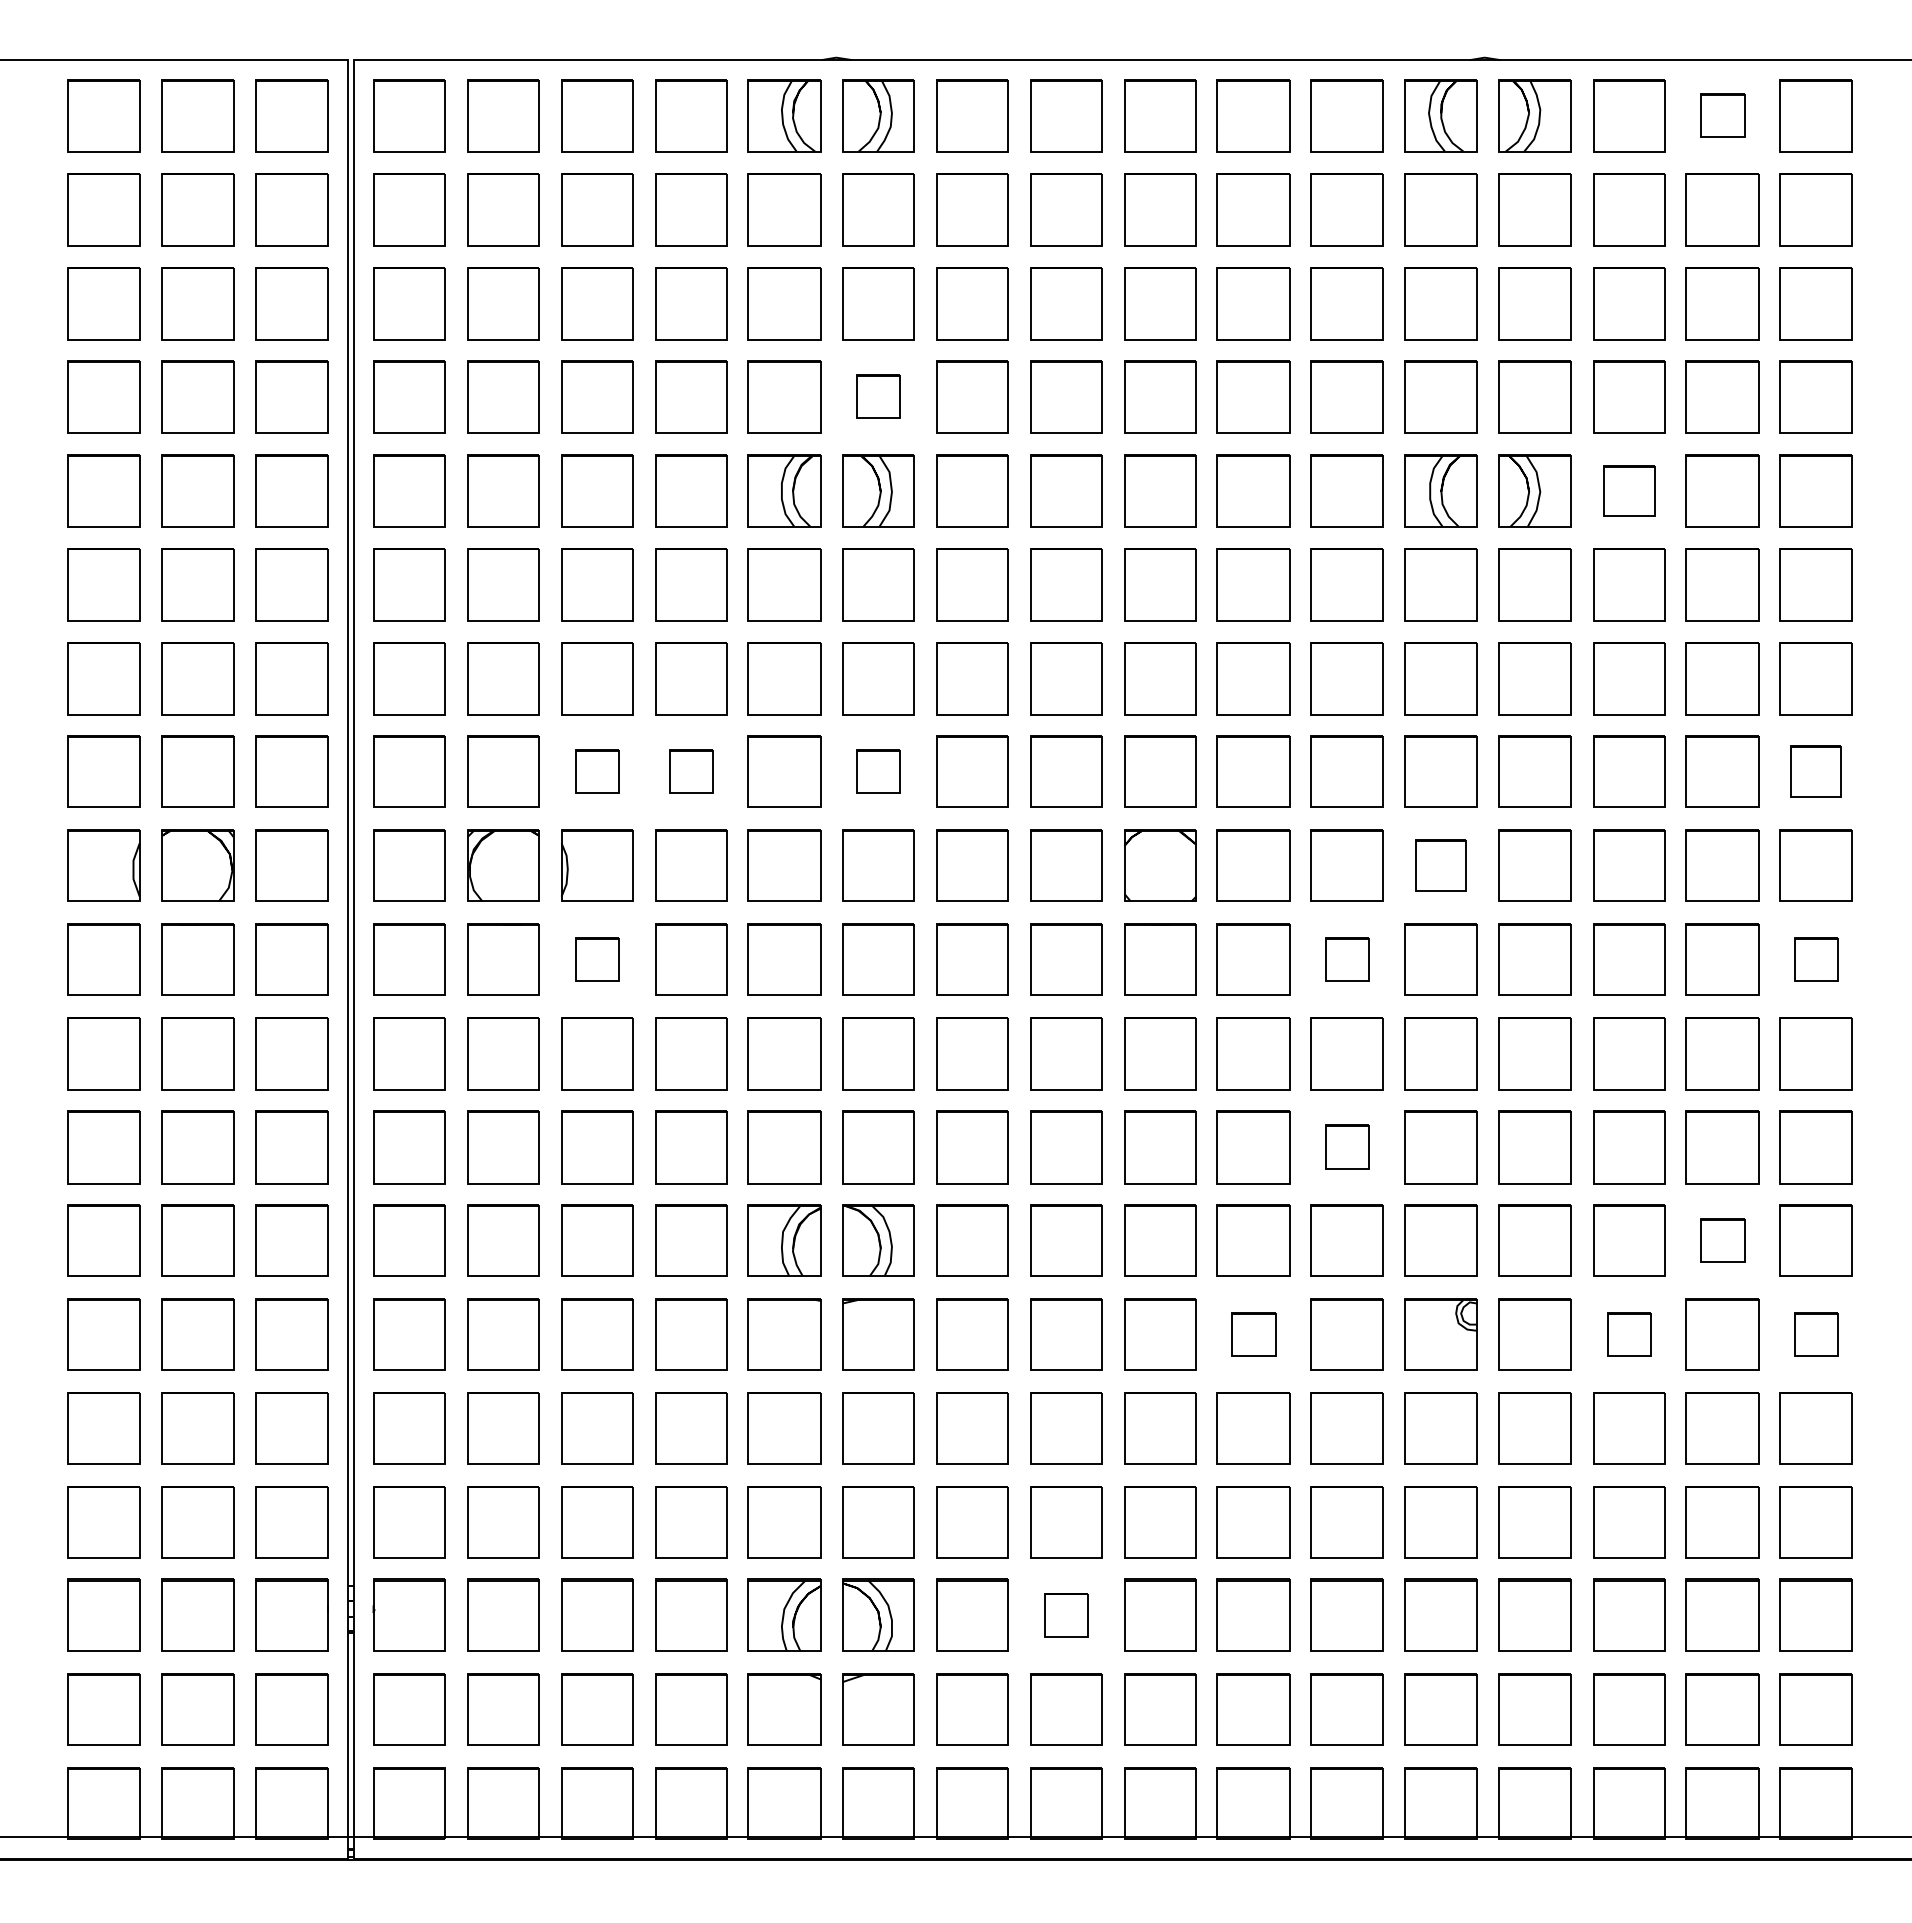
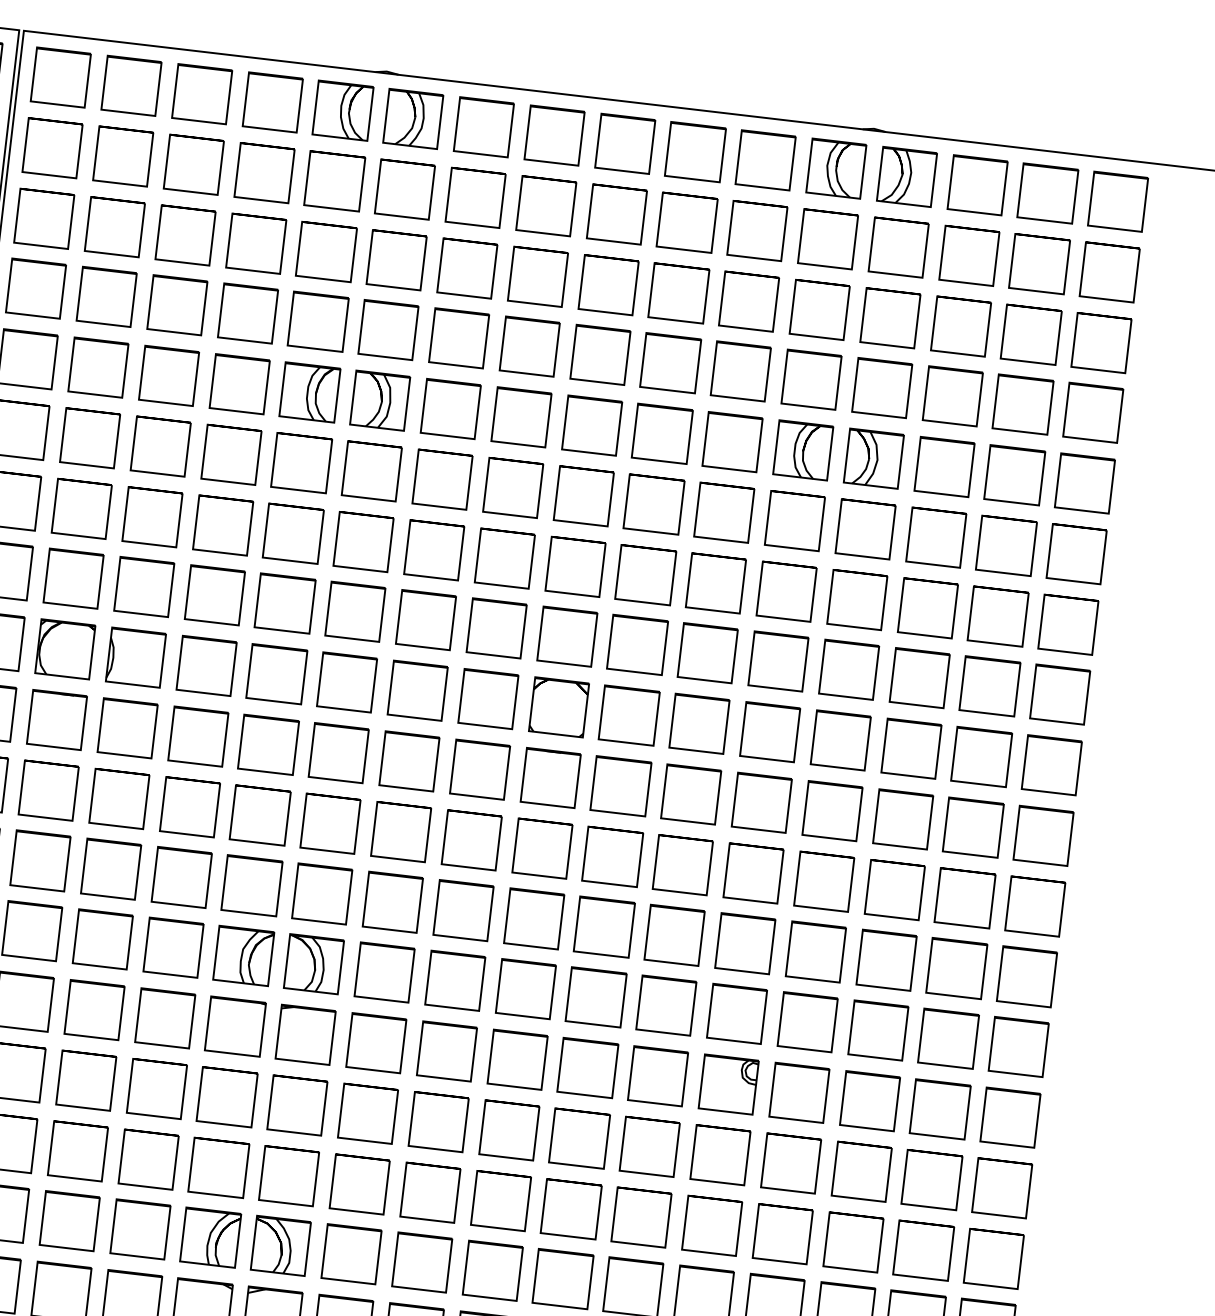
part: (1722, 115) -> (1047, 193), size x1.67
part: (878, 396) -> (388, 329), size x1.67
part: (1629, 490) -> (944, 466), size x1.43
part: (597, 771) -> (144, 586), size x1.67
part: (691, 771) -> (214, 595), size x1.67
part: (878, 771) -> (355, 611), size x1.67
part: (1815, 771) -> (1059, 694), size x1.43
part: (1440, 865) -> (769, 732), size x1.43
part: (597, 959) -> (127, 728), size x1.67
part: (1346, 959) -> (690, 794), size x1.67
part: (1815, 959) -> (1043, 835), size x1.67
part: (1346, 1147) -> (674, 935), size x1.67
part: (1722, 1240) -> (948, 1038), size x1.67
part: (1253, 1334) -> (587, 1067), size x1.67
part: (1629, 1334) -> (870, 1101), size x1.67
part: (1815, 1334) -> (1009, 1117), size x1.67
part: (1066, 1614) -> (422, 1261), size x1.67

